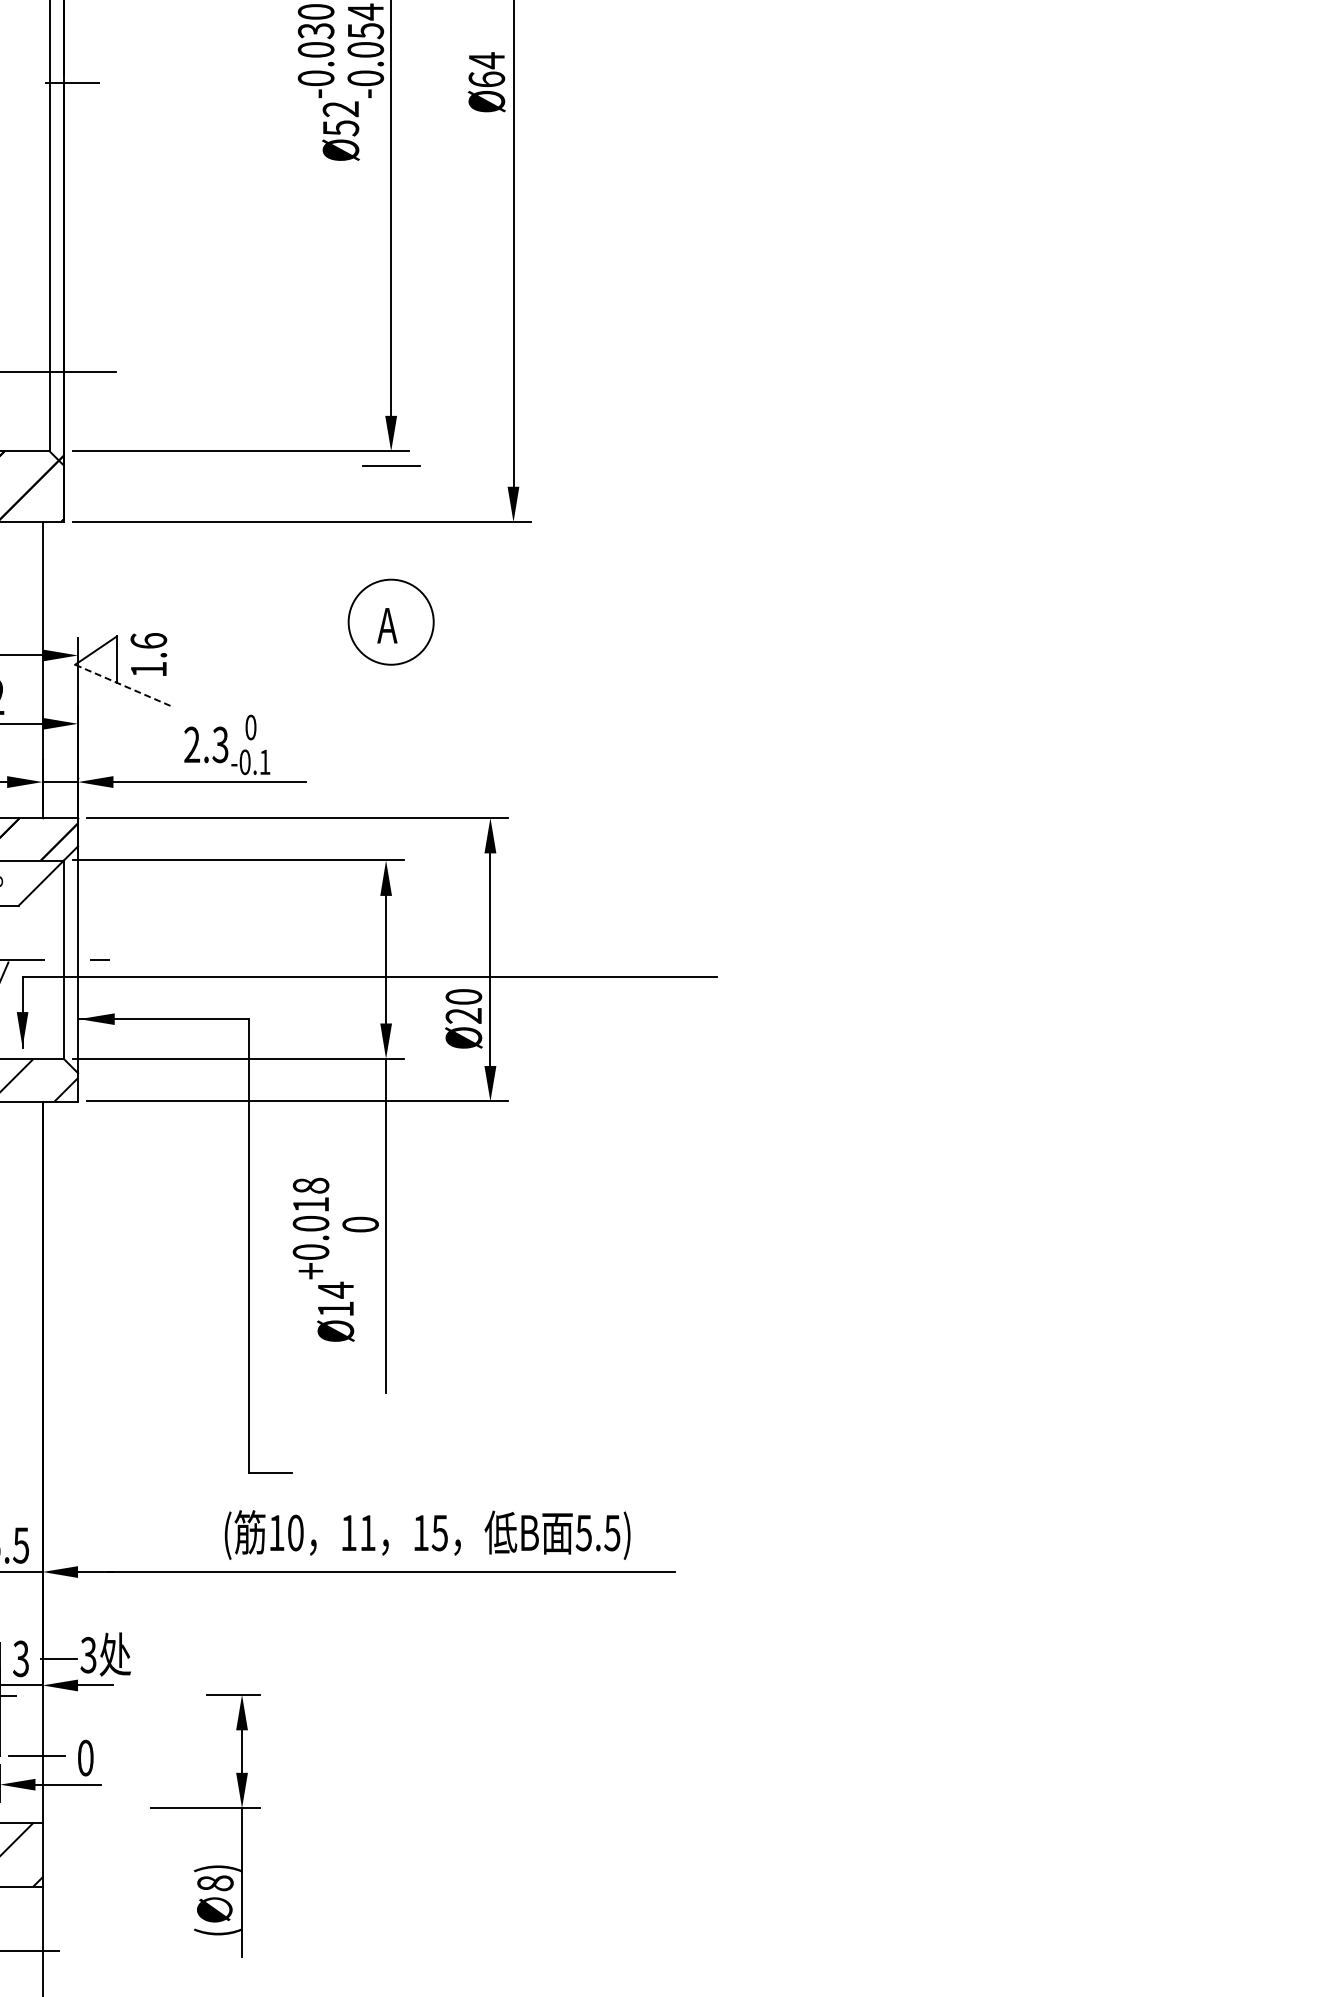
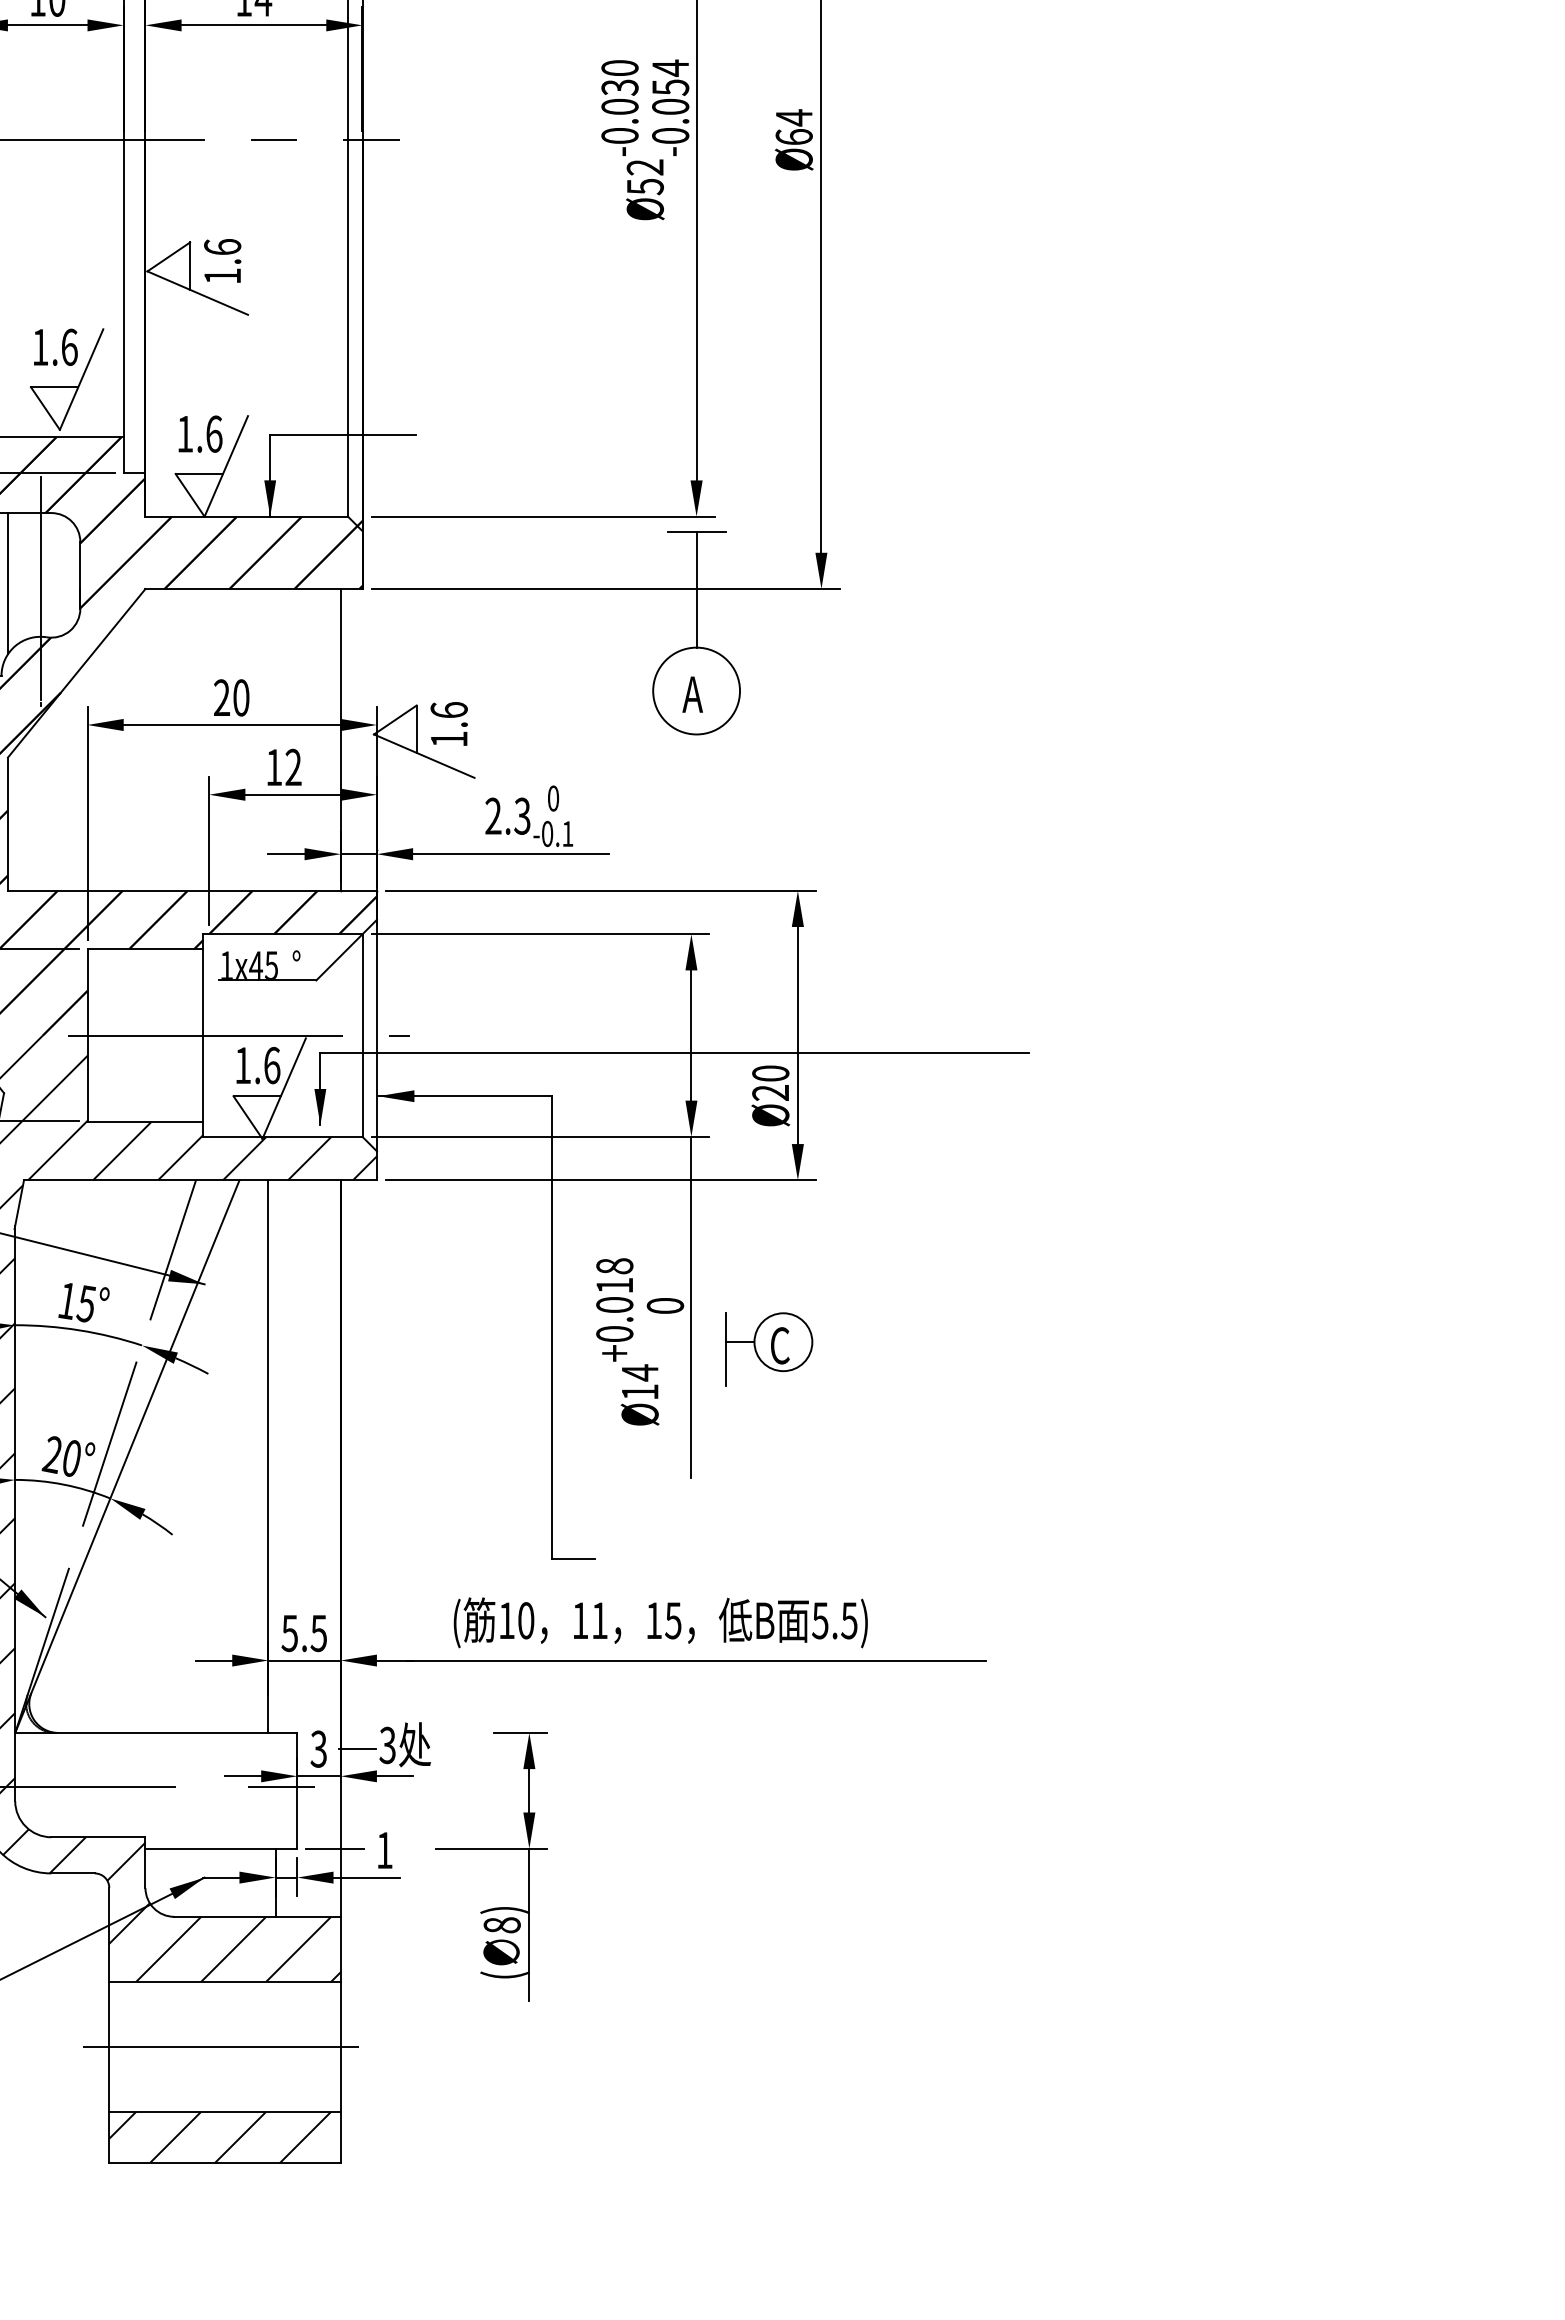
line: (391, 522) -> (696, 589), added
line: (124, 686) -> (424, 756), dashed -> solid
part: (462, 1267) -> (769, 1349), added
text: (427, 1534) -> (660, 1622), moved
text: (85, 1758) -> (384, 1850), 0 -> 1
part: (204, 1809) -> (491, 1849), moved

